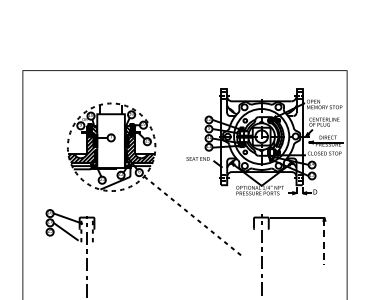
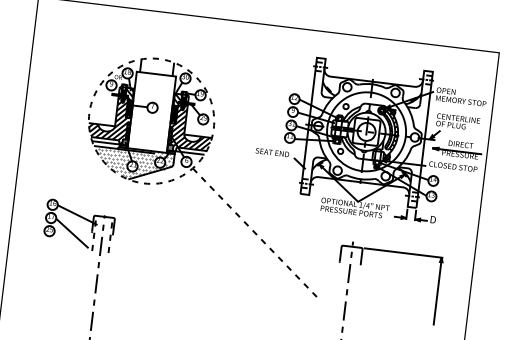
hatch: (103, 177) -> (134, 162), added
line: (324, 242) -> (437, 293), dashed -> solid

